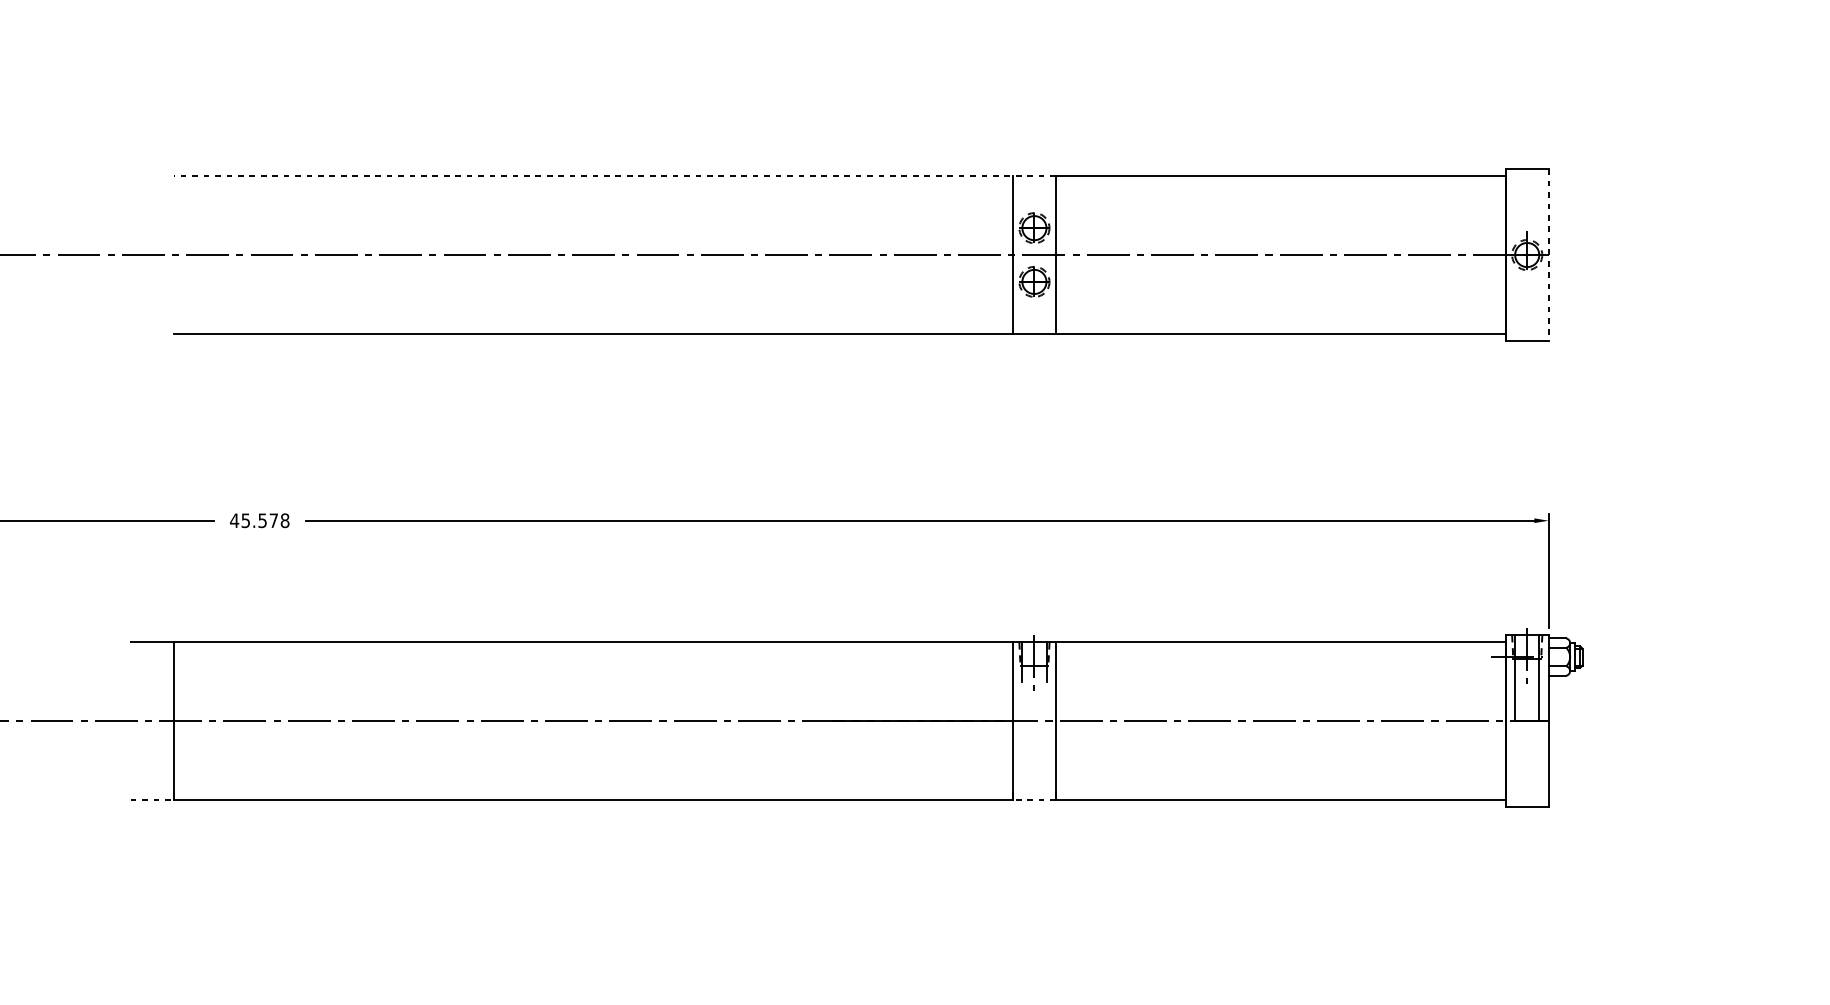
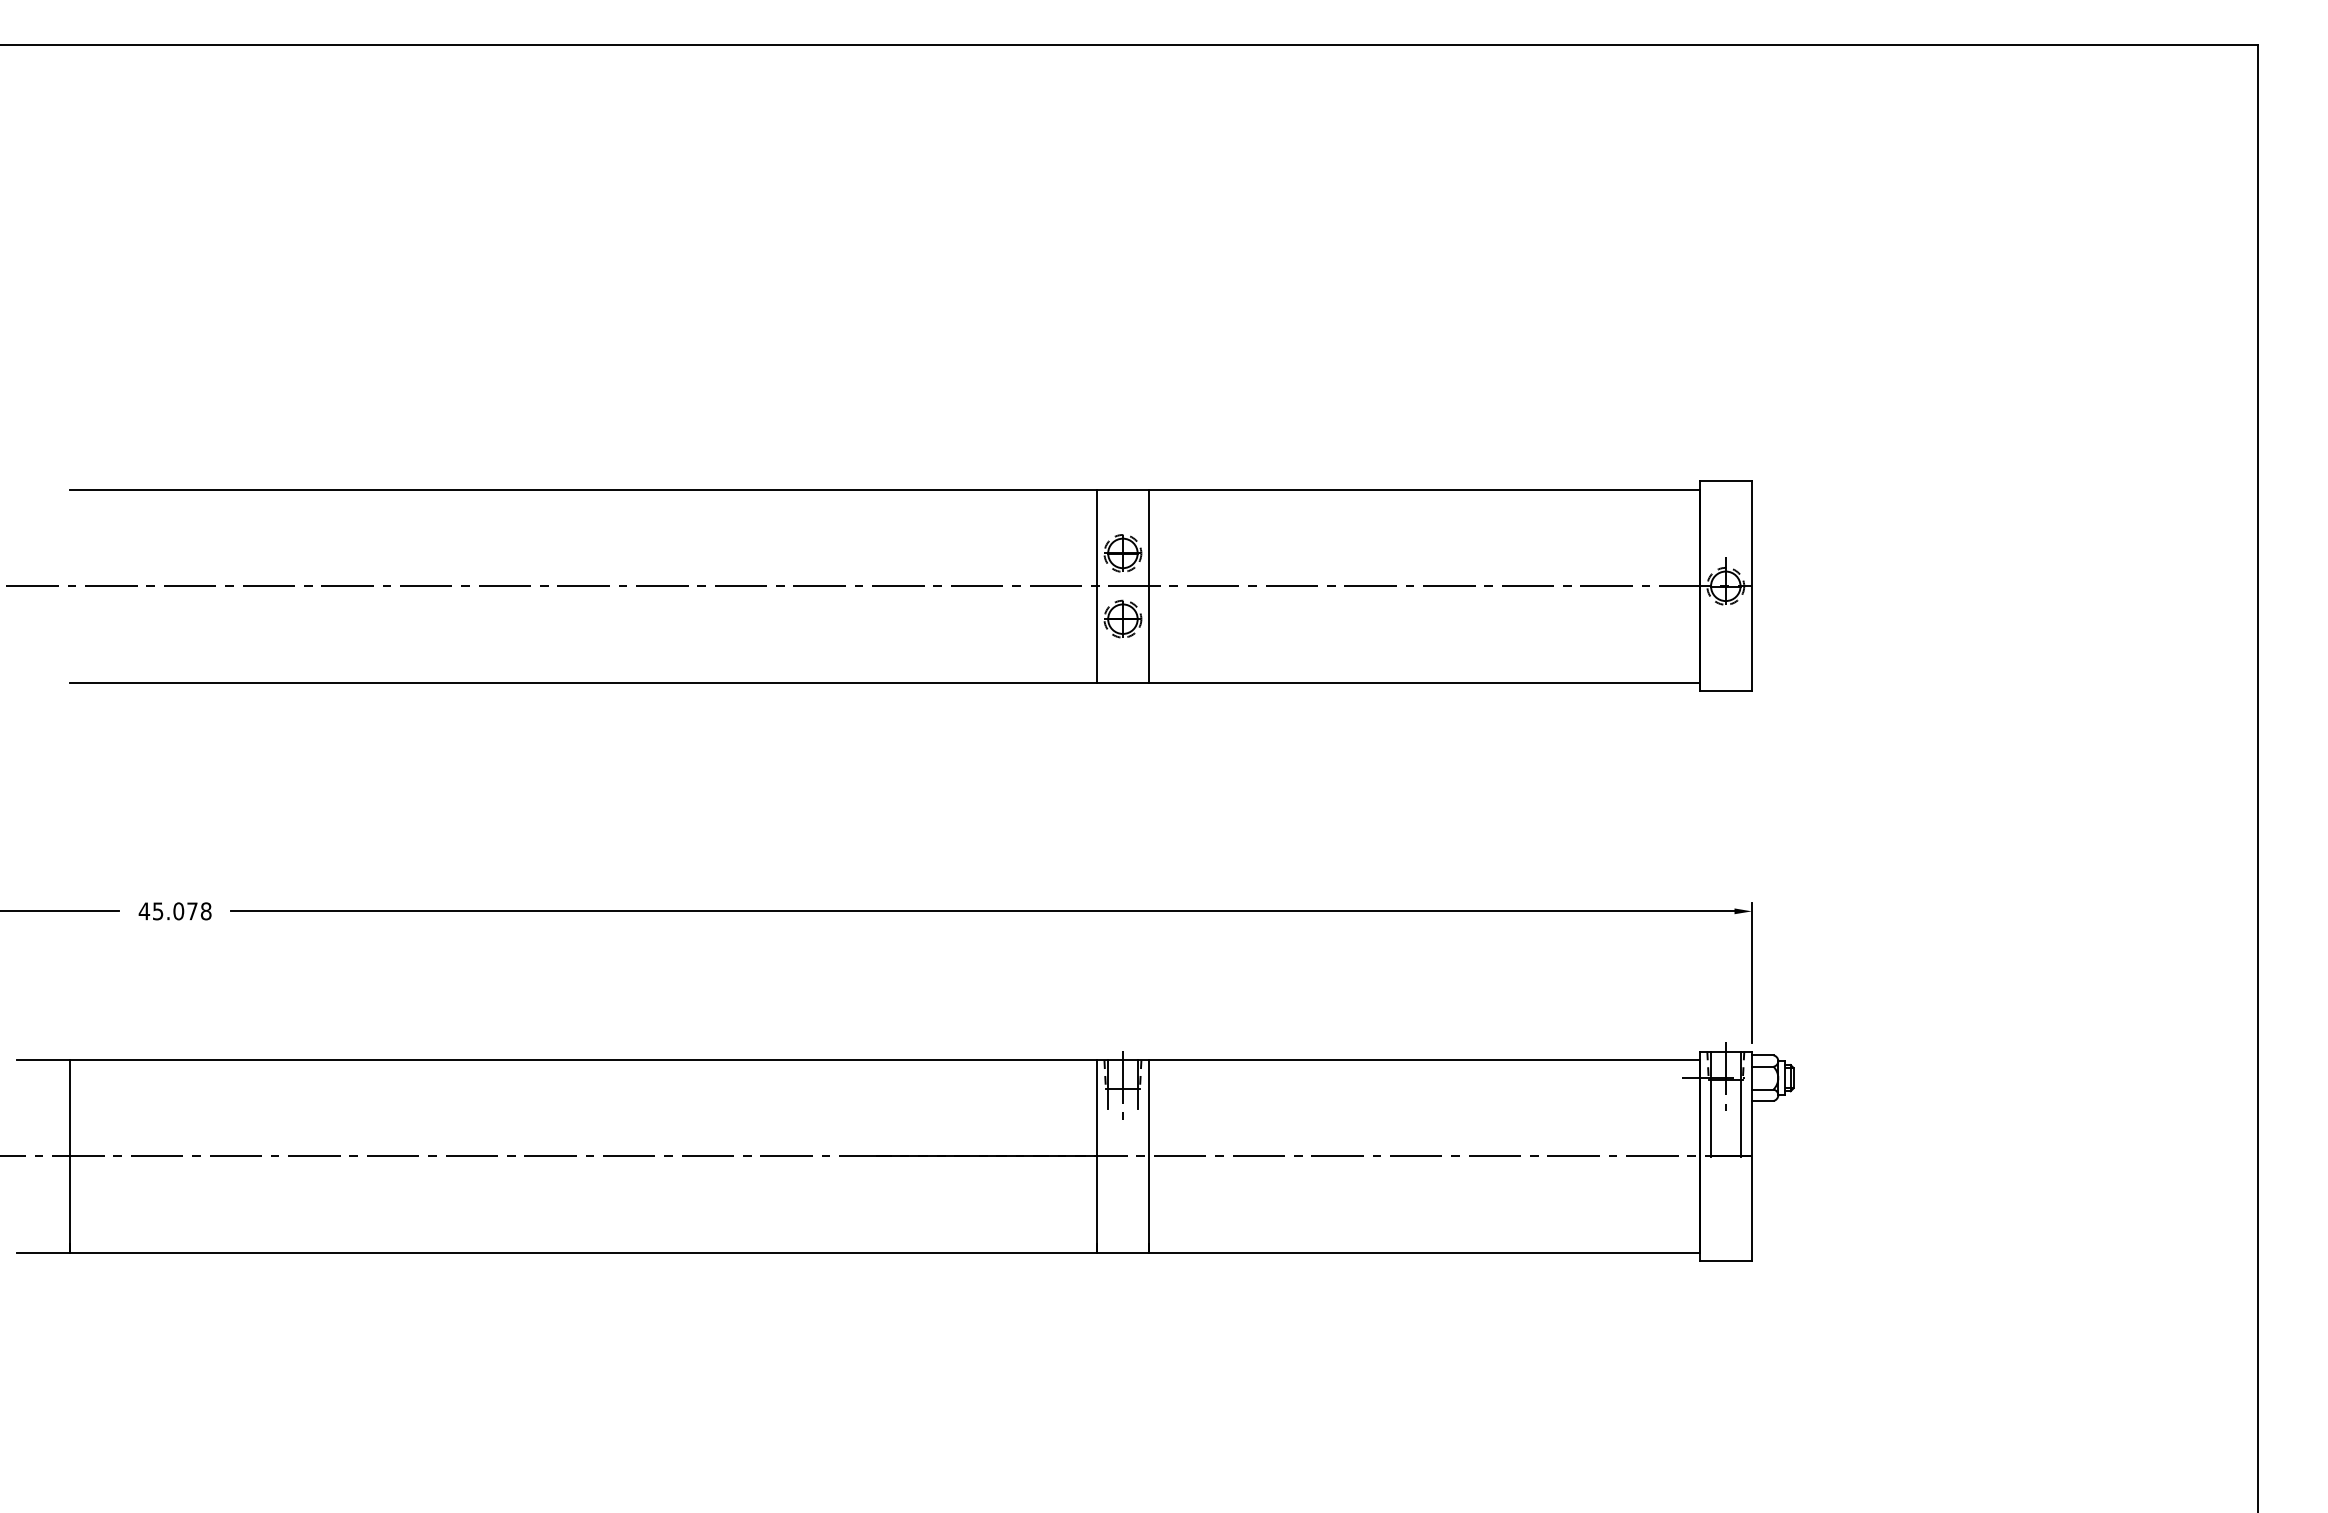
line: (614, 176) -> (609, 490), dashed -> solid
line: (1549, 255) -> (1752, 586), dashed -> solid
text: (262, 520) -> (178, 911), 45.578 -> 45.078
line: (152, 799) -> (44, 1252), dashed -> solid
line: (1034, 799) -> (1122, 1252), dashed -> solid

